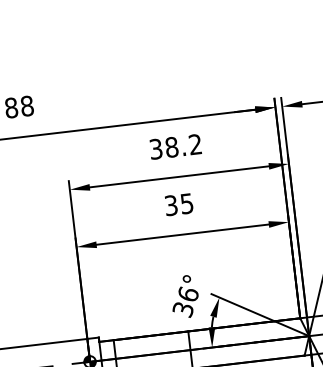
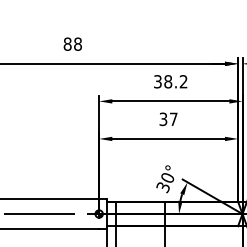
text: (186, 204) -> (173, 119), 35 -> 37
text: (187, 292) -> (167, 176), 36° -> 30°

